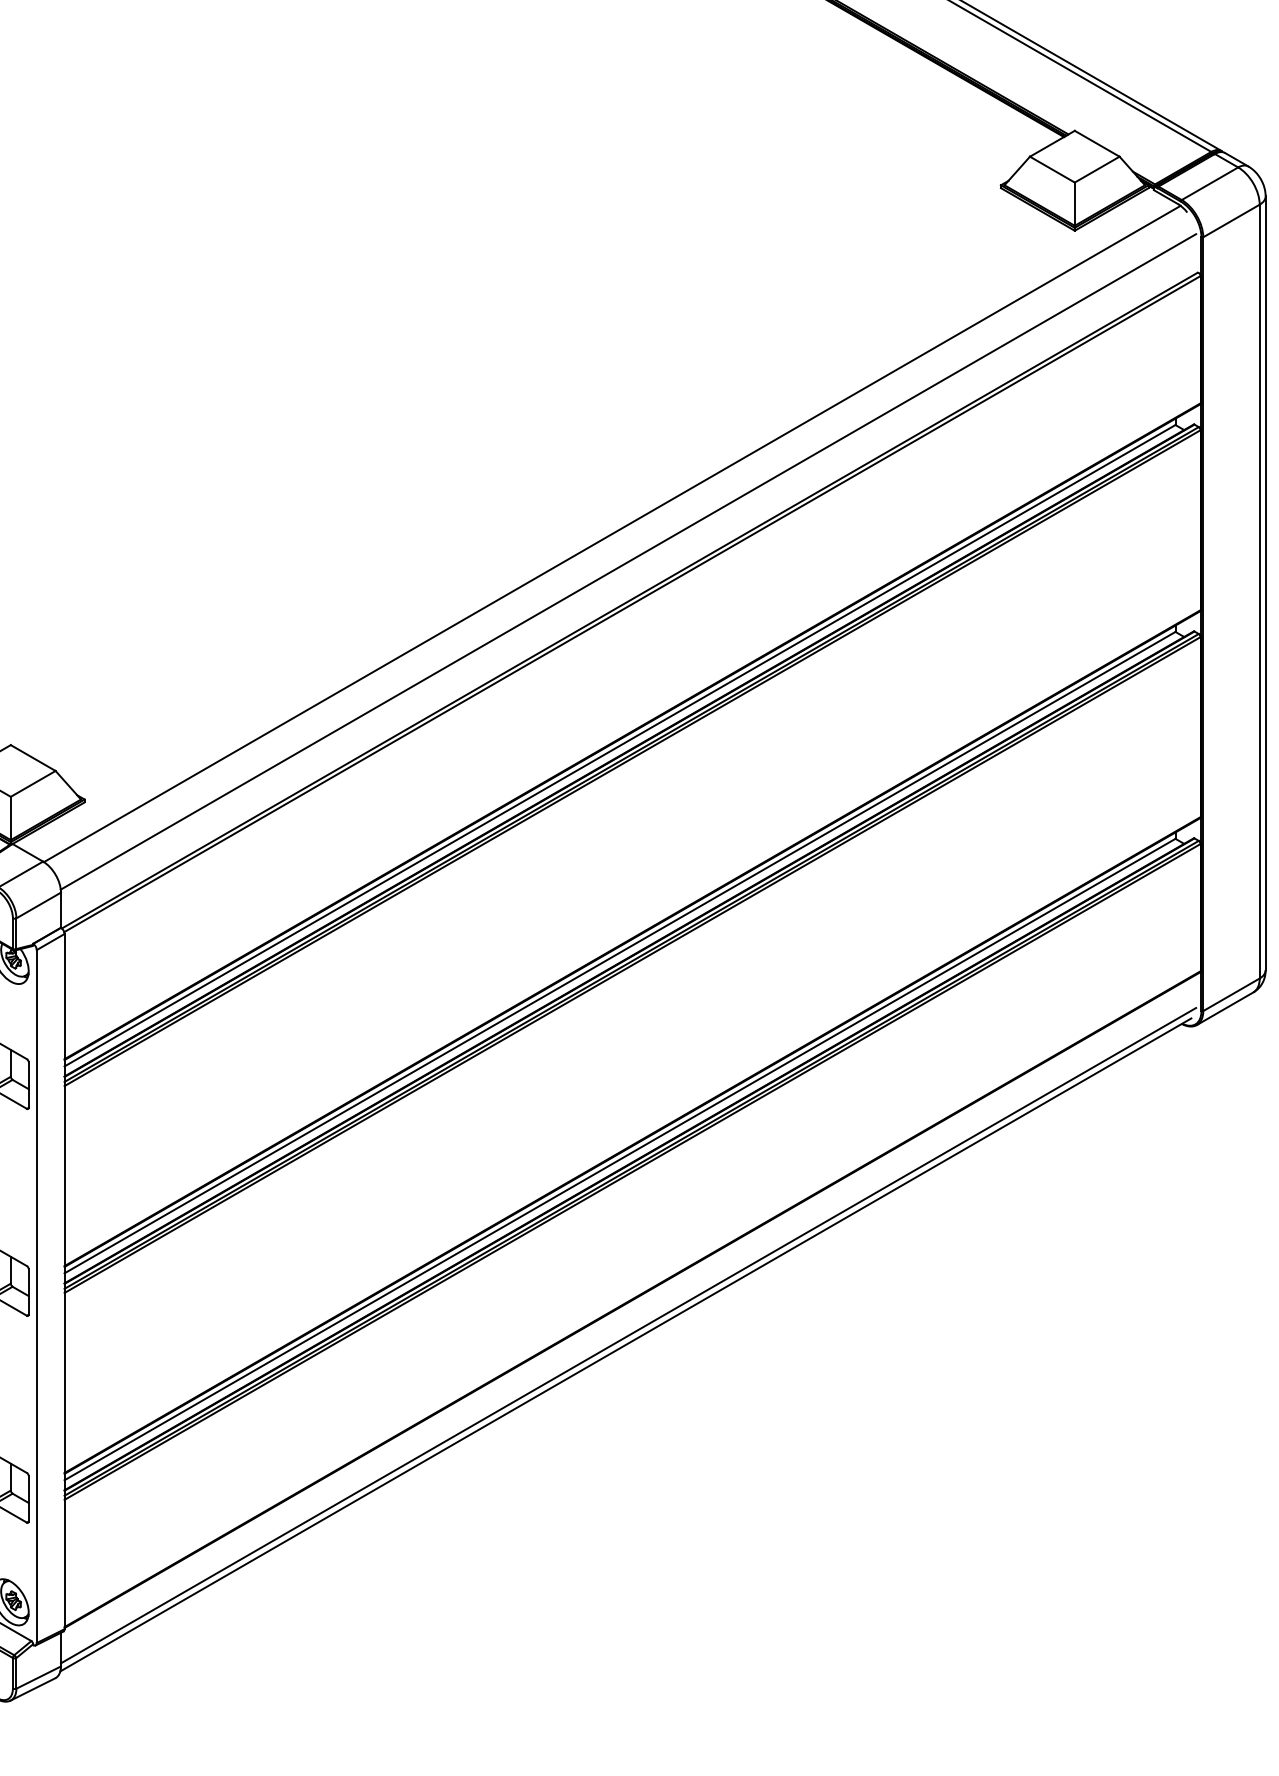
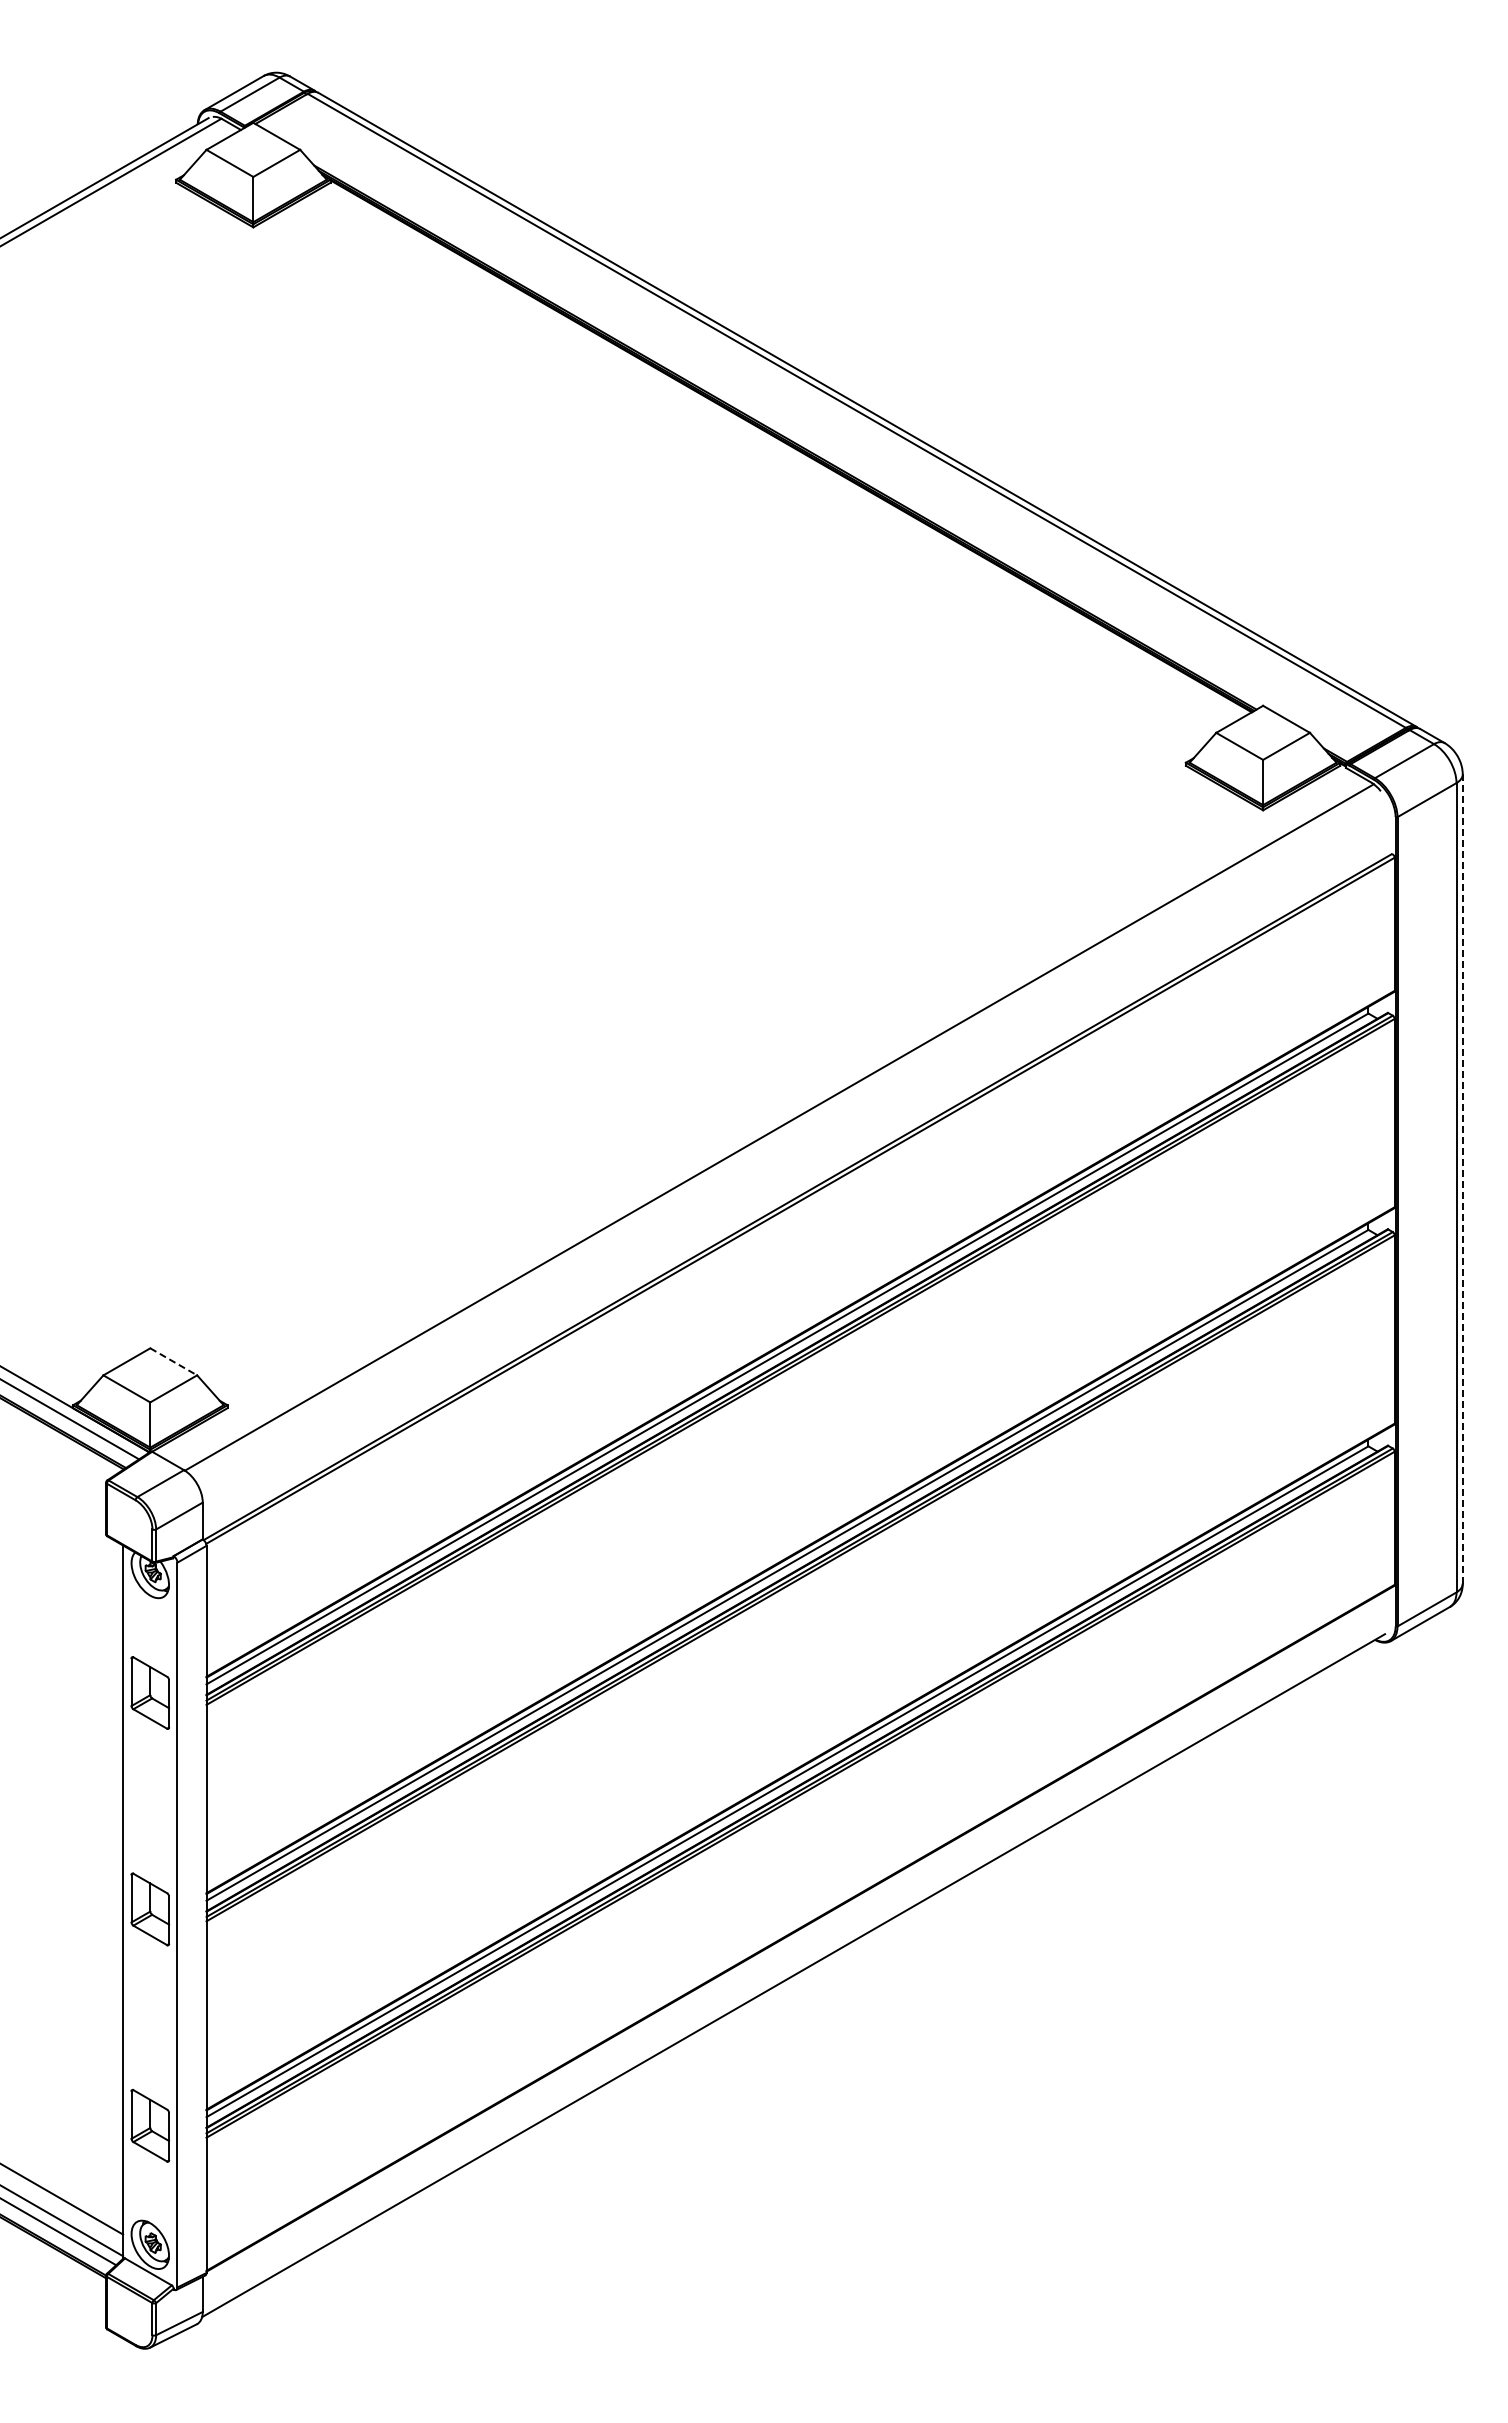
line: (628, 561) -> (796, 1156), removed
line: (1265, 583) -> (1462, 1179), solid -> dashed
line: (33, 758) -> (174, 1362), solid -> dashed
line: (628, 1335) -> (796, 1965), removed

